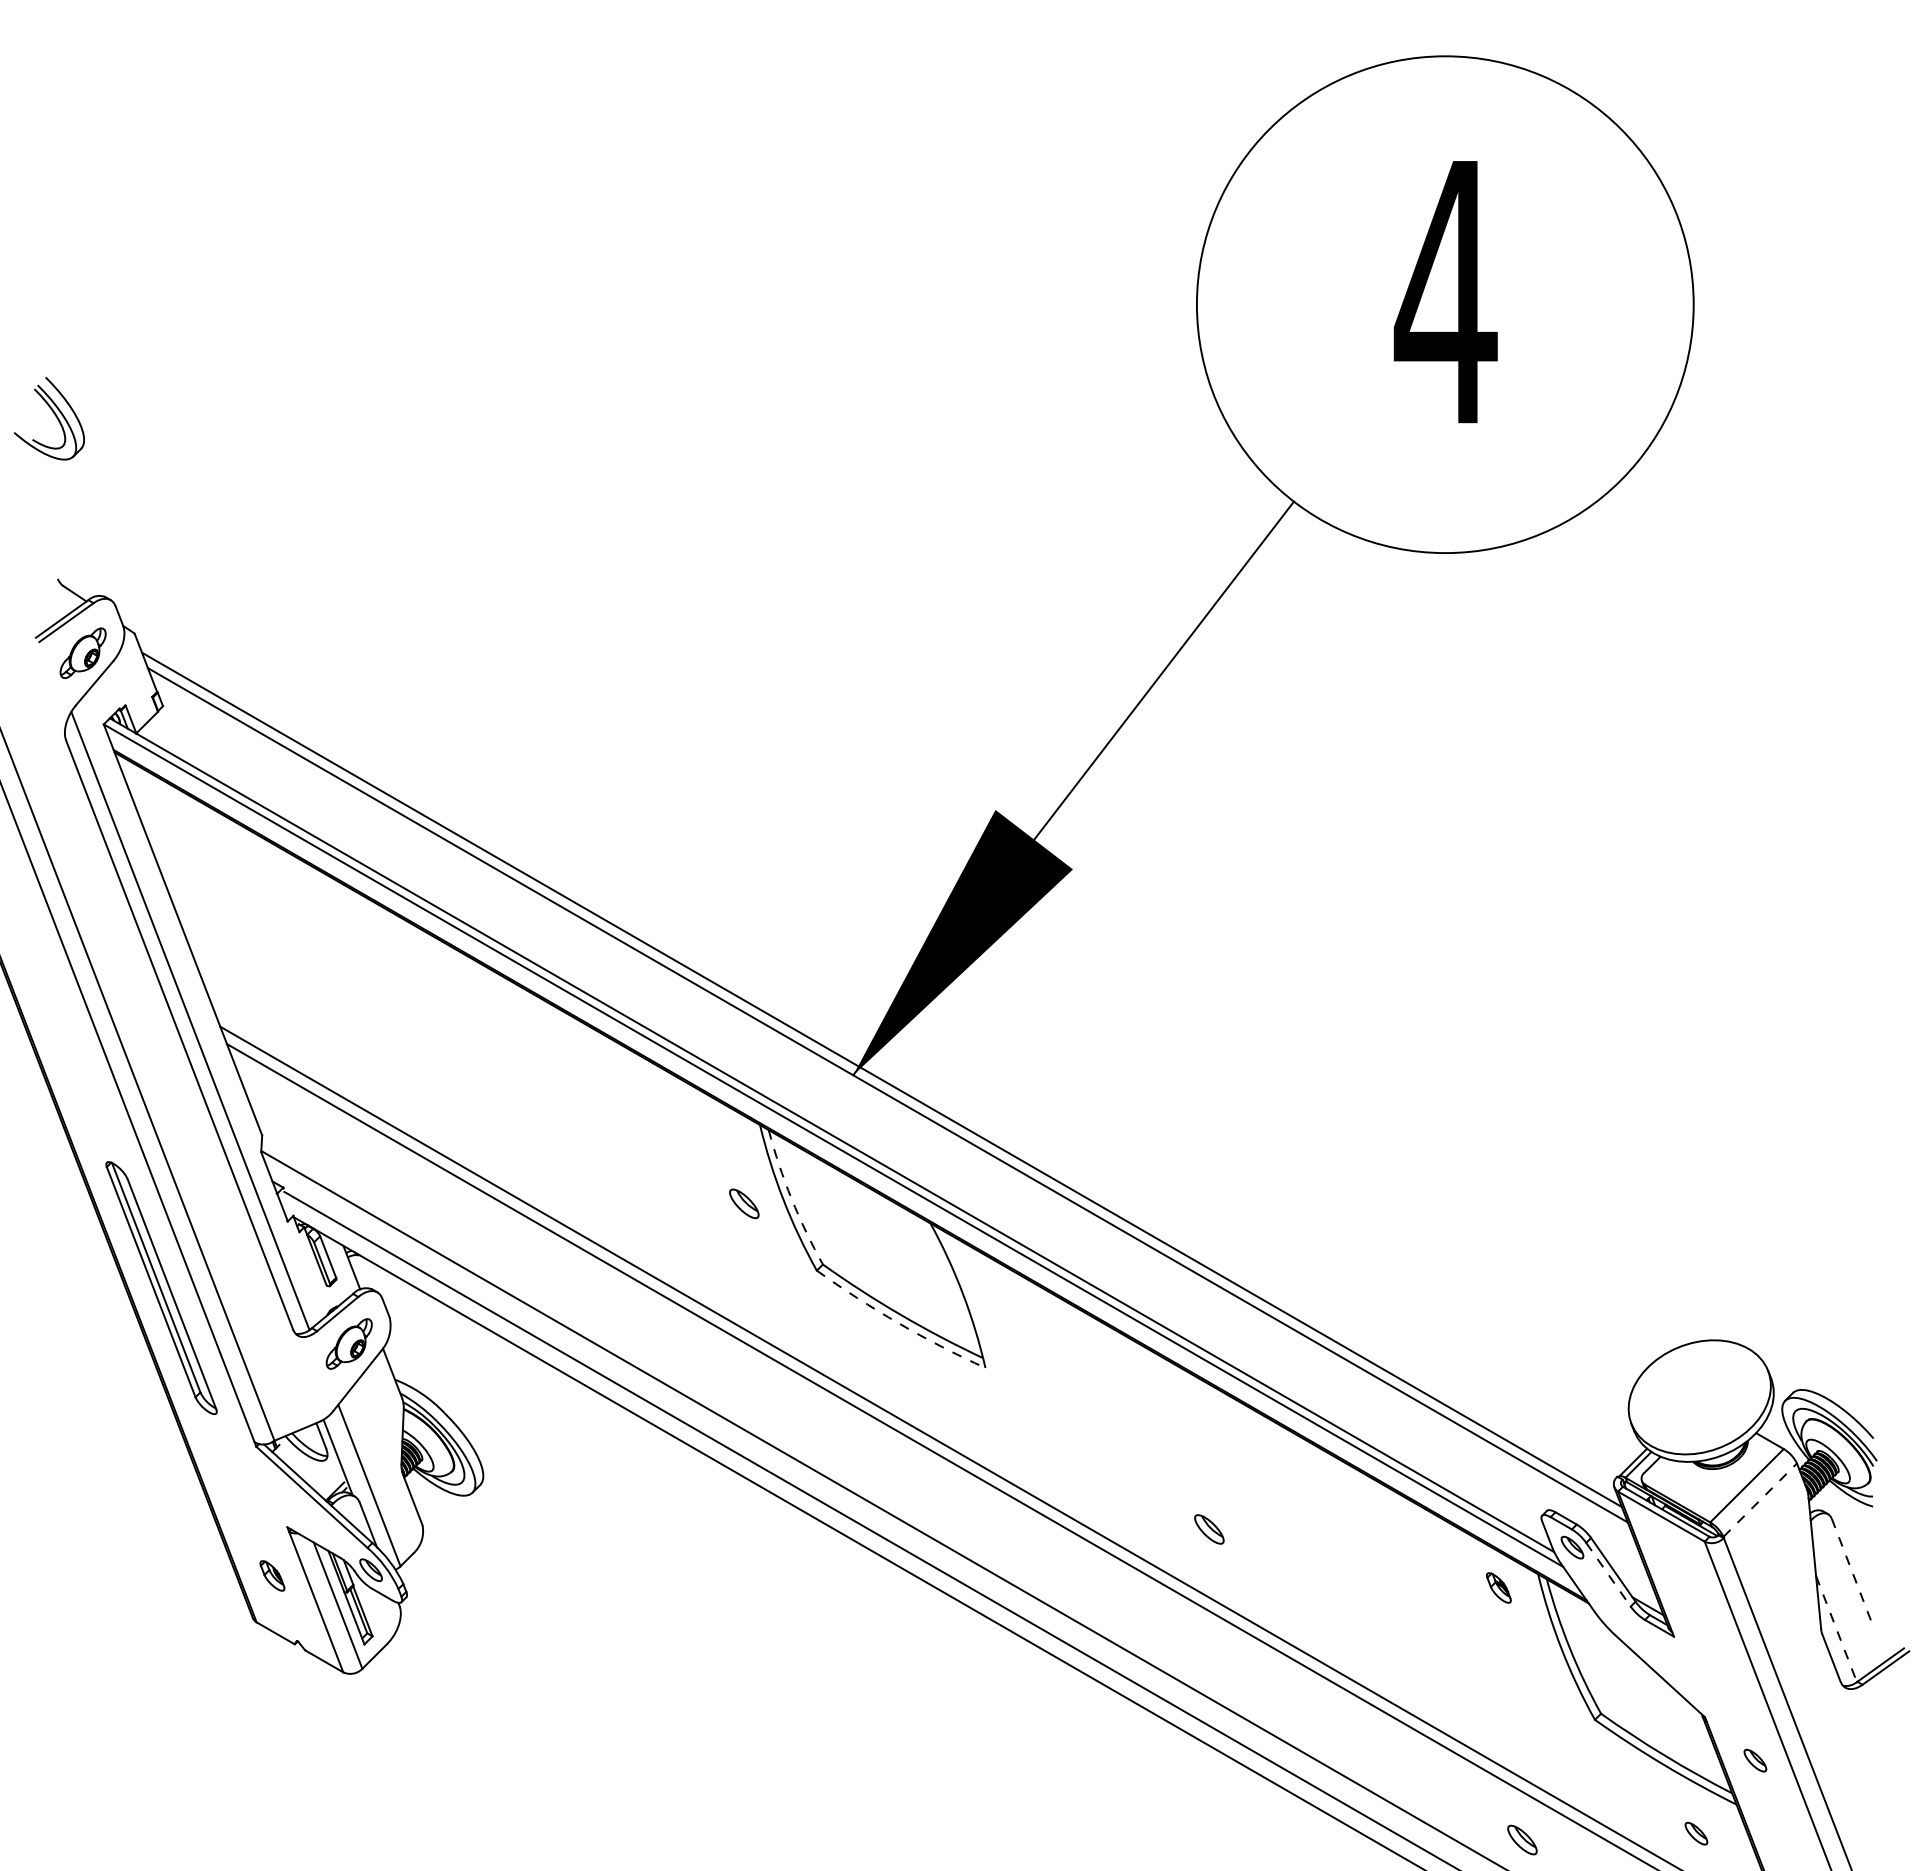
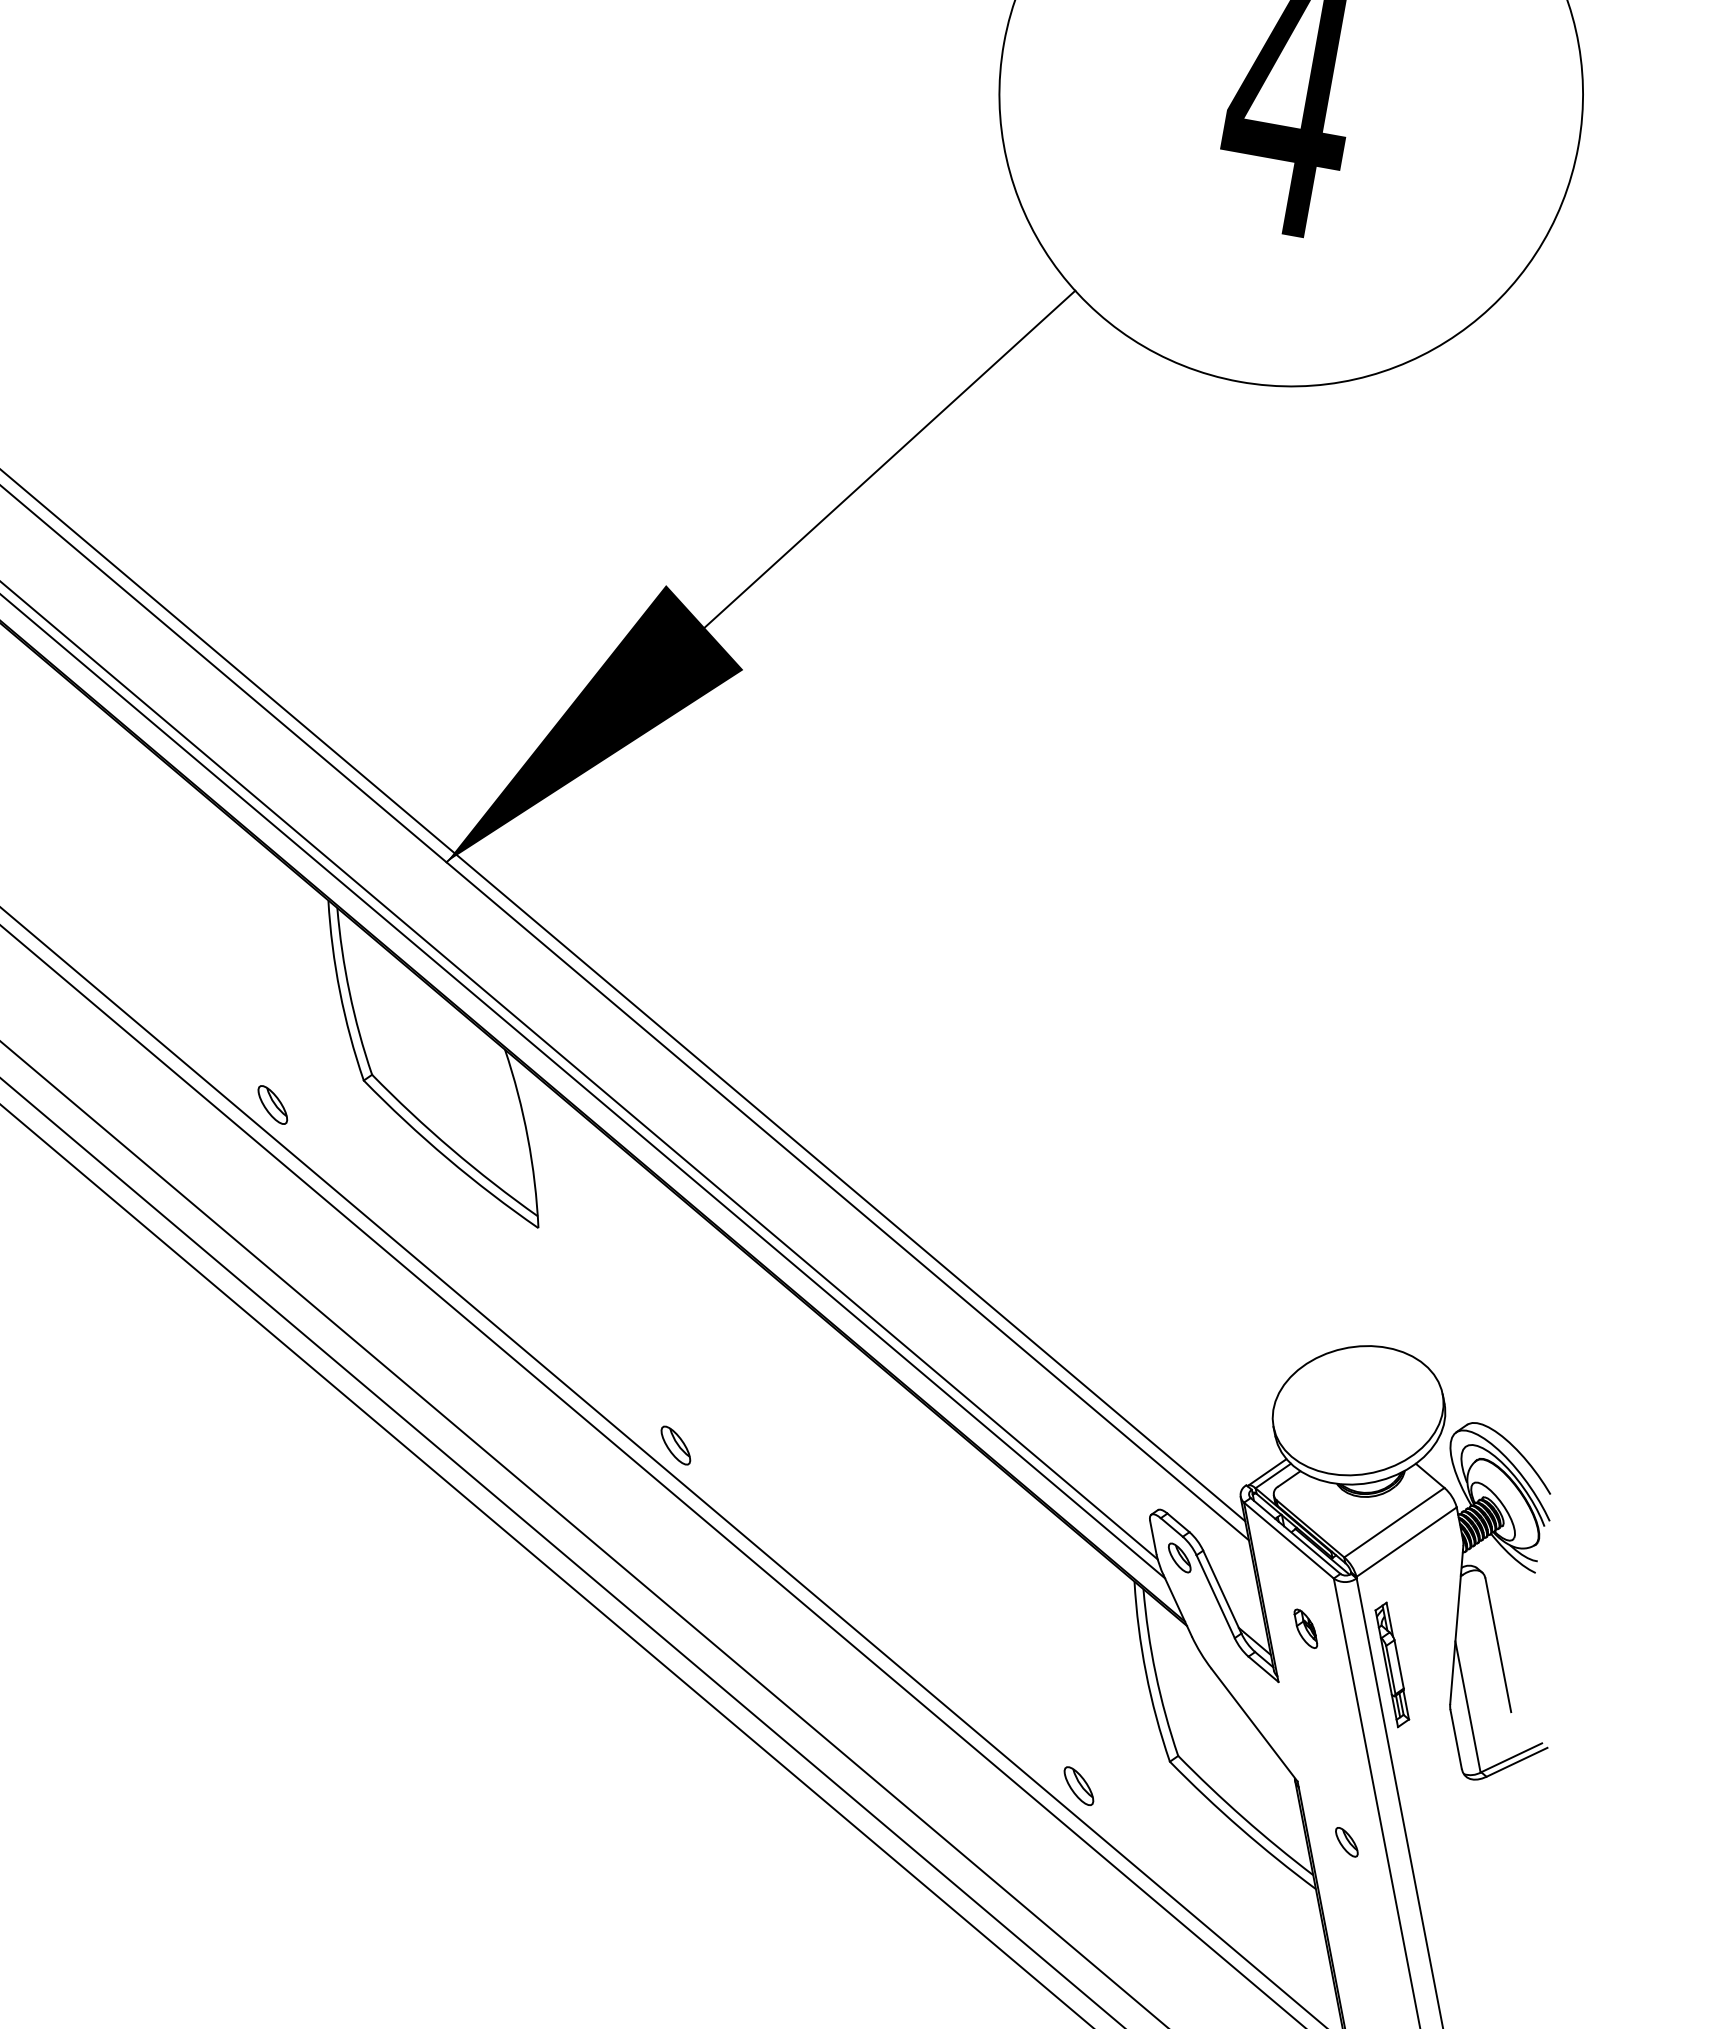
arc: (791, 1198) -> (349, 991), dashed -> solid
part: (744, 1203) -> (273, 1104), moved
arc: (898, 1323) -> (447, 1158), dashed -> solid
line: (1760, 1500) -> (1406, 1542), dashed -> solid
part: (1209, 1529) -> (676, 1445), moved
line: (1852, 1572) -> (1498, 1644), dashed -> solid
line: (1608, 1574) -> (1215, 1596), dashed -> solid
part: (1498, 1587) -> (1305, 1628), moved
part: (1766, 1604) -> (1392, 1664), added
line: (1836, 1629) -> (1467, 1707), dashed -> solid
part: (1696, 1833) -> (1263, 1914), removed
part: (1522, 1839) -> (1079, 1785), moved

